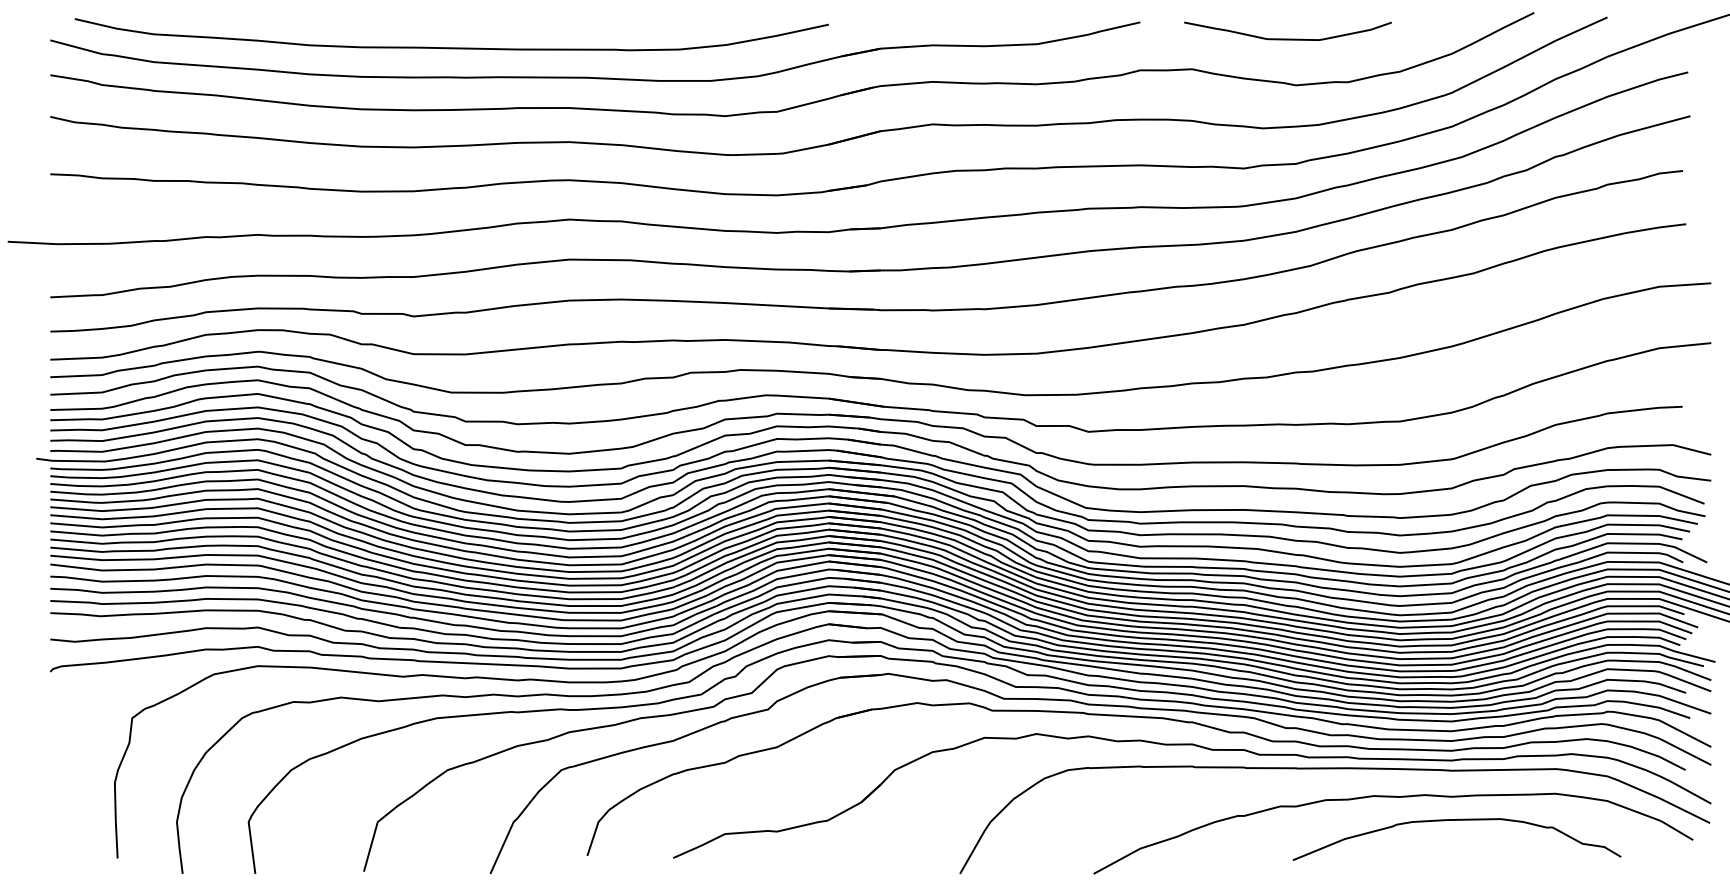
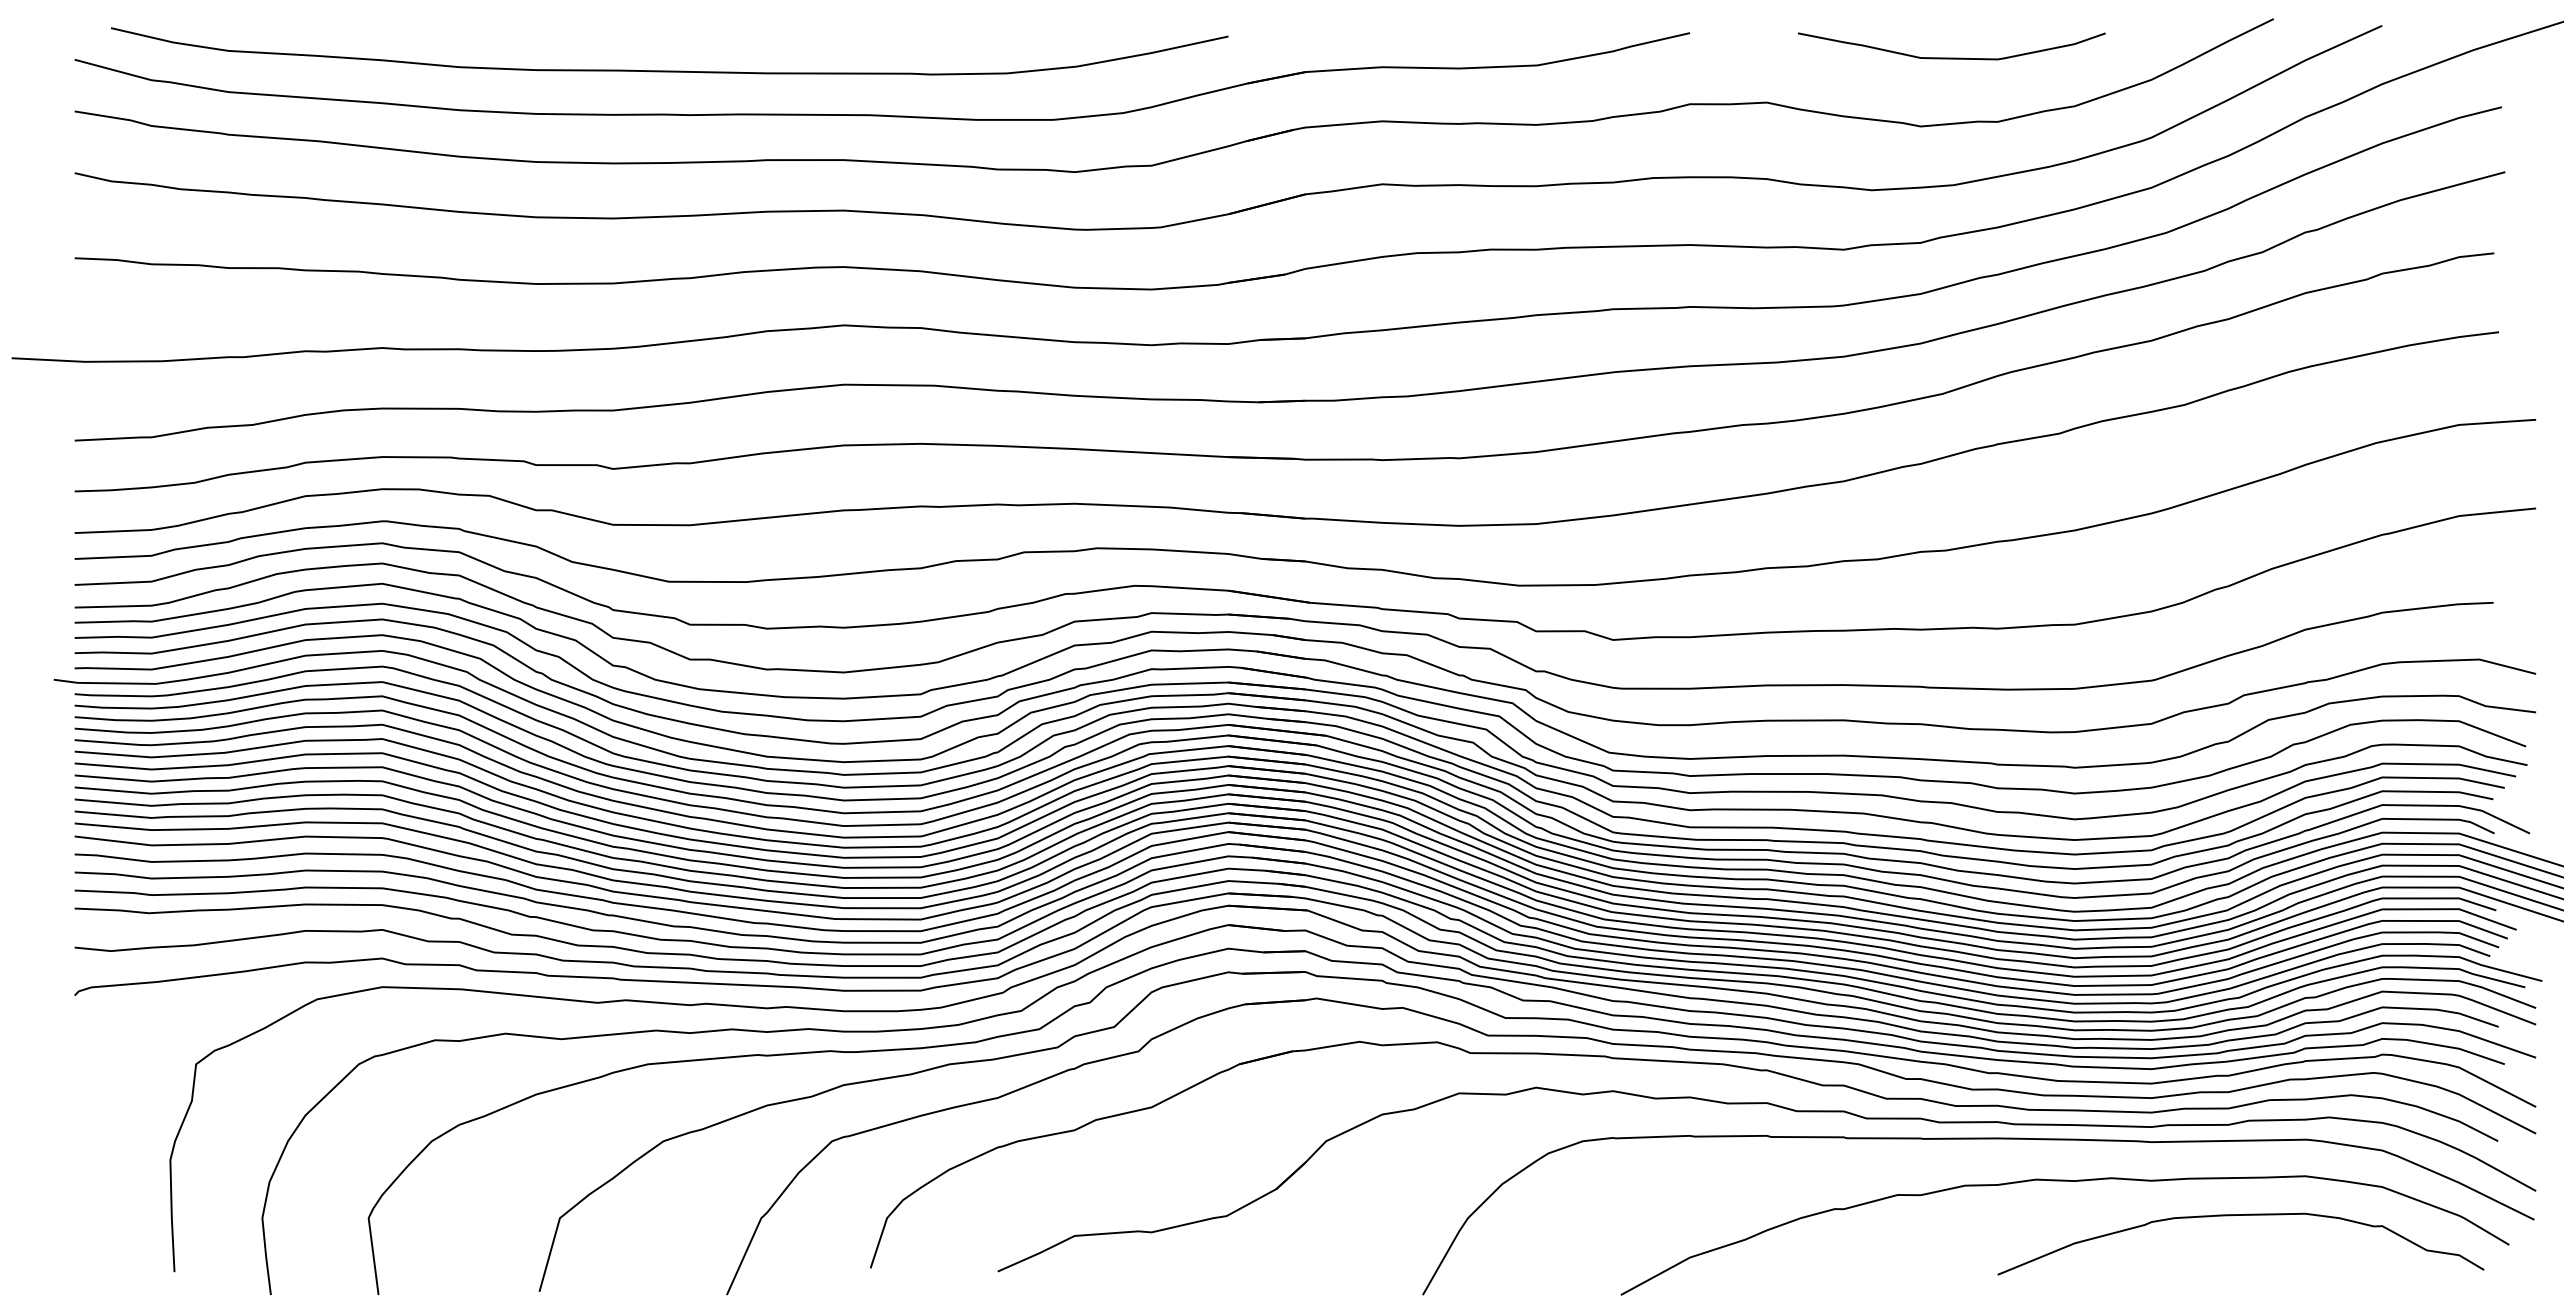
curve: (1287, 38) -> (1951, 57), moved
curve: (1456, 820) -> (2240, 1215), moved

